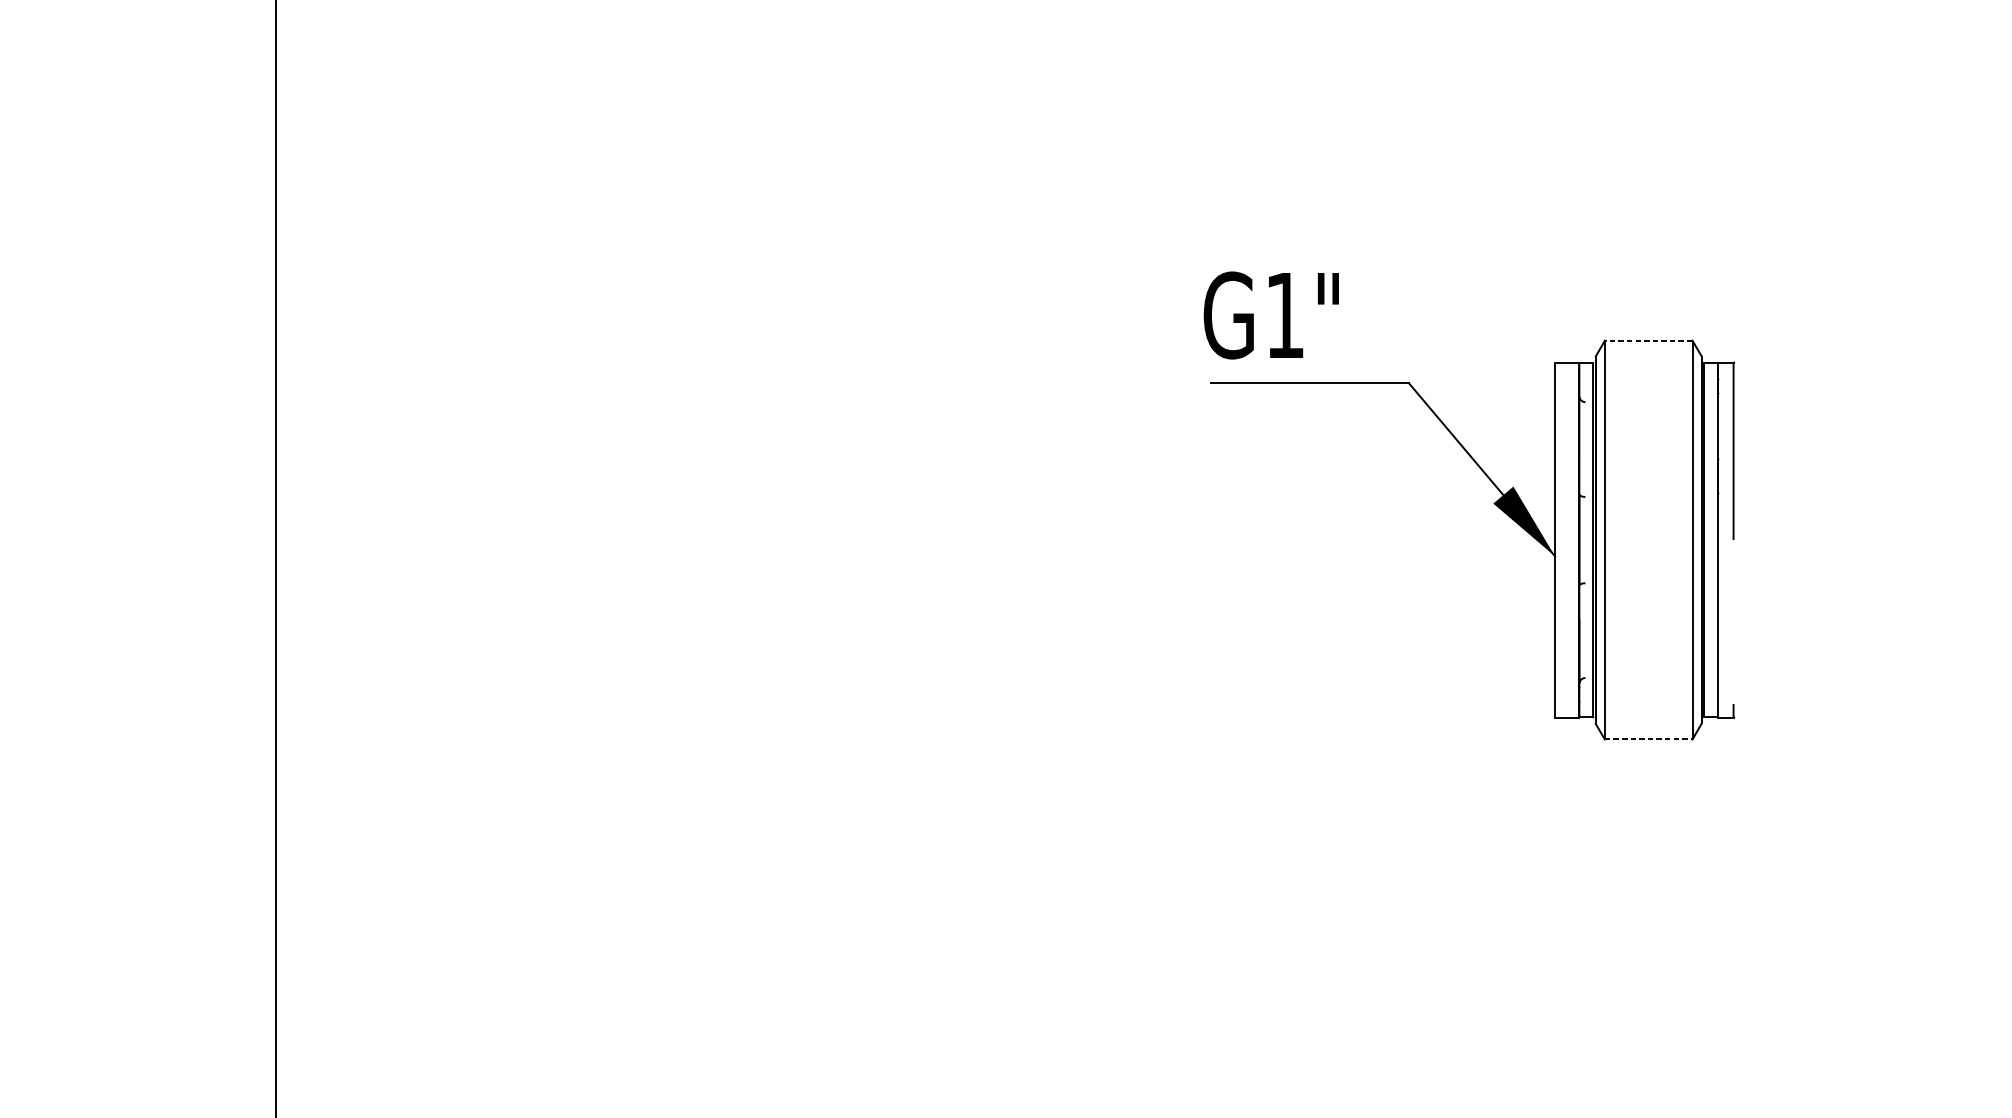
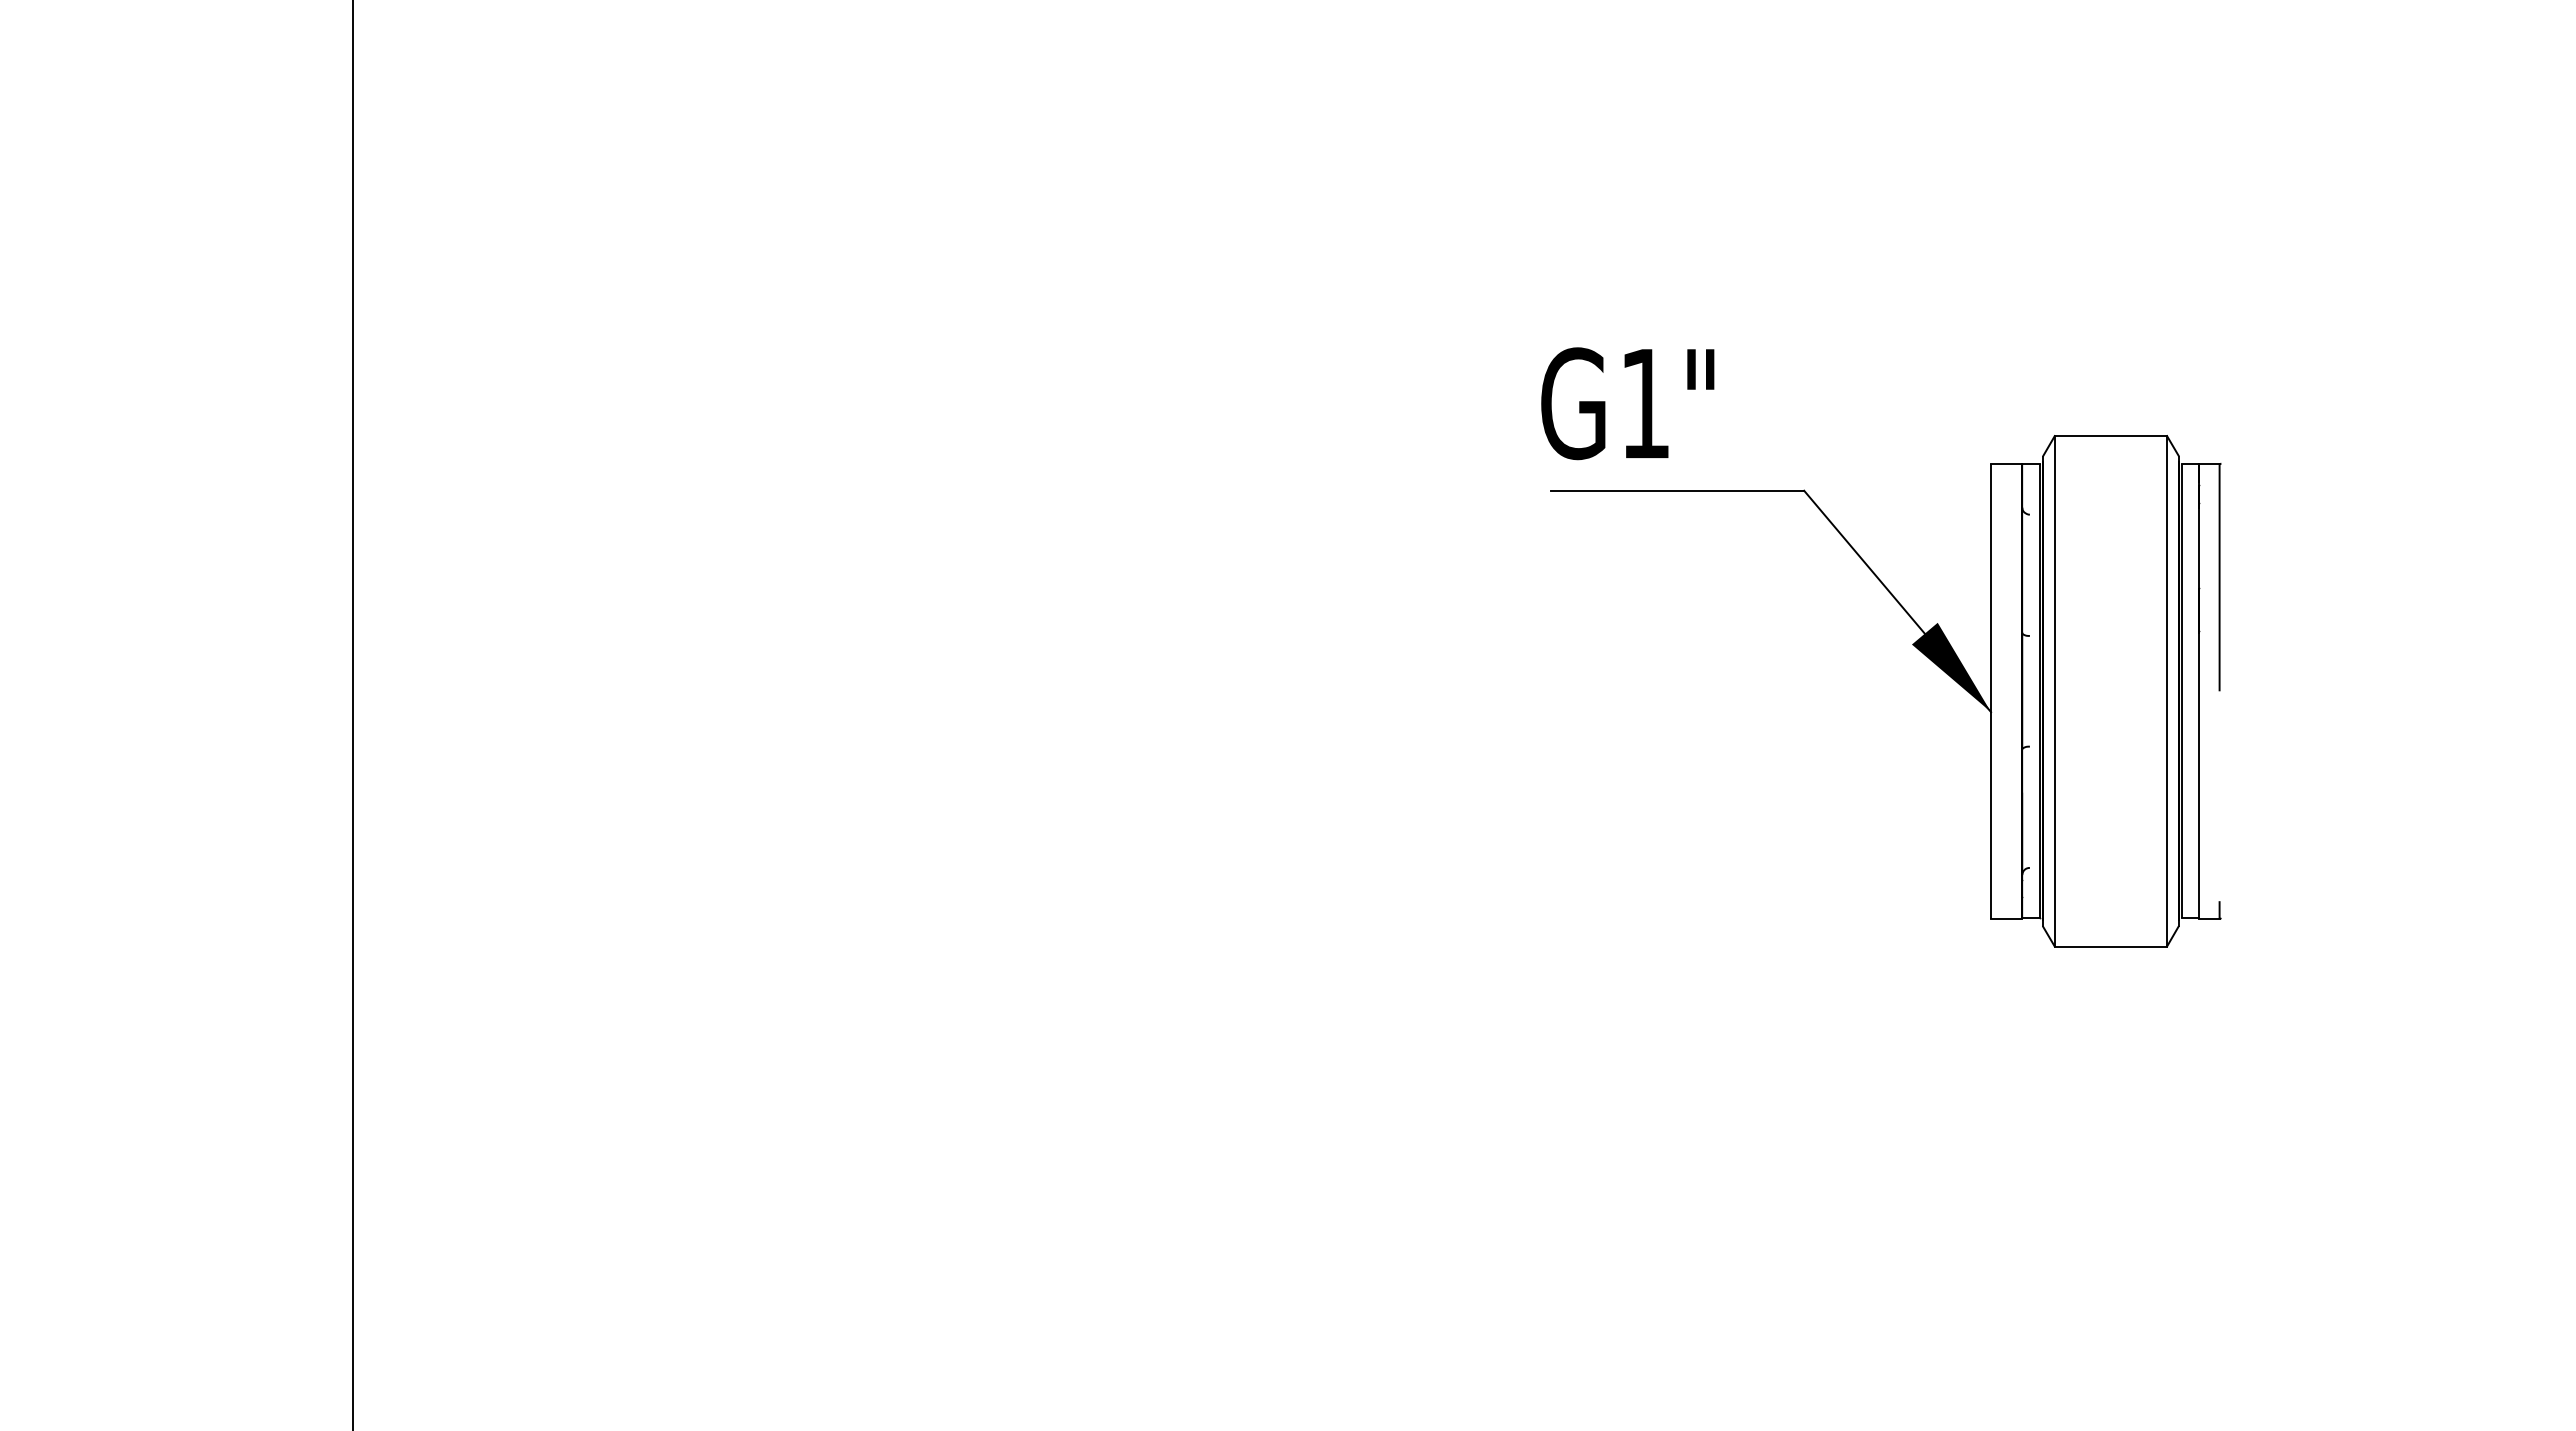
line: (1648, 341) -> (2110, 436), dashed -> solid
line: (1649, 739) -> (2111, 946), dashed -> solid

